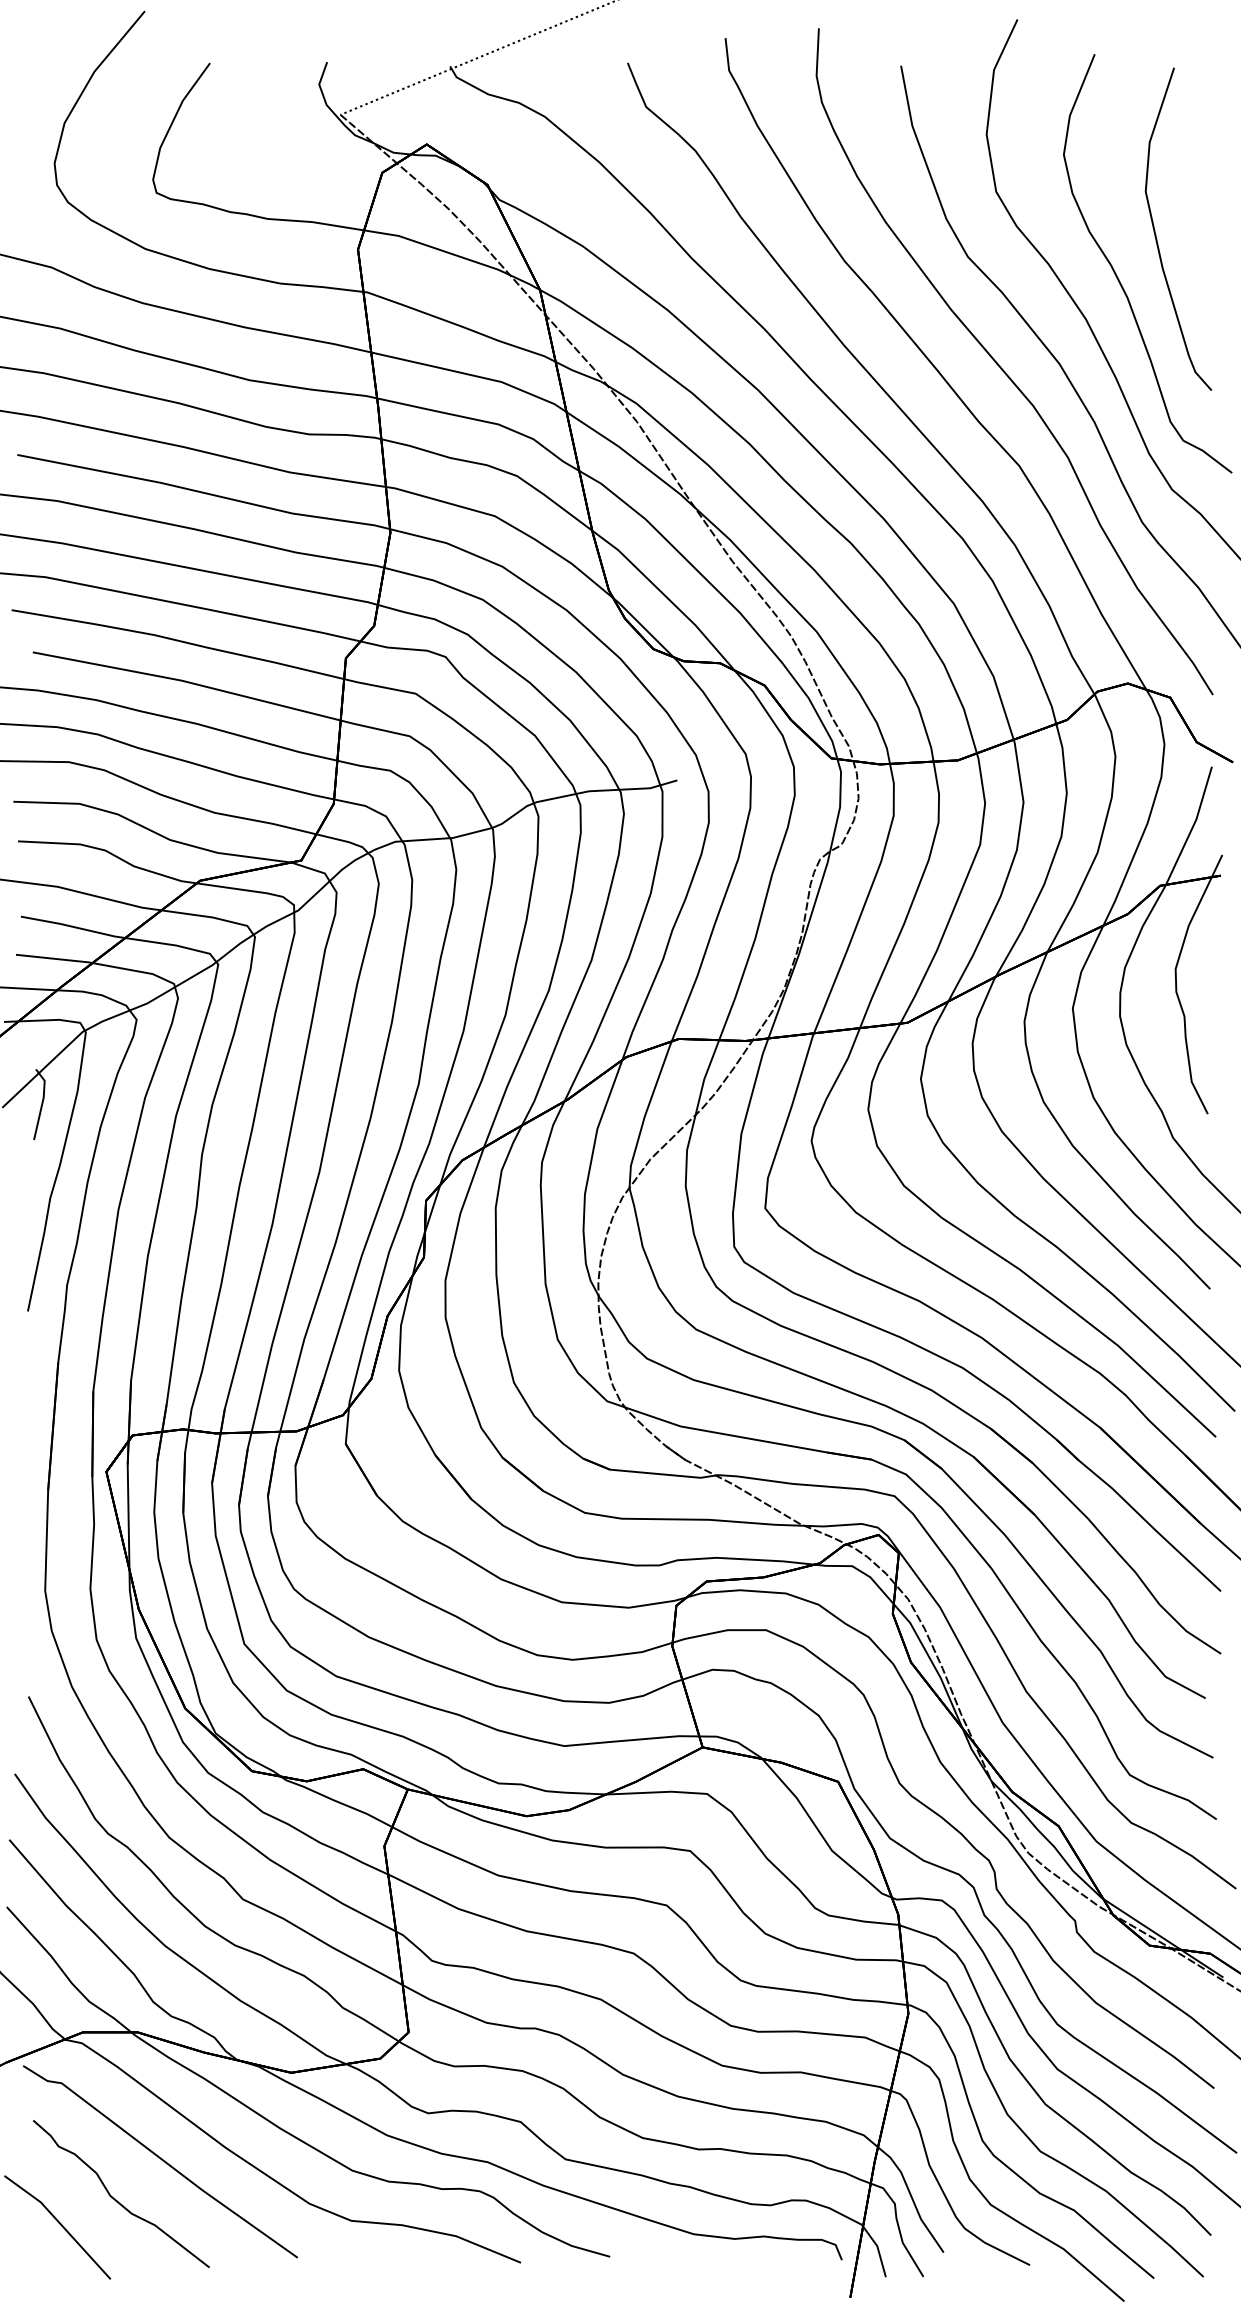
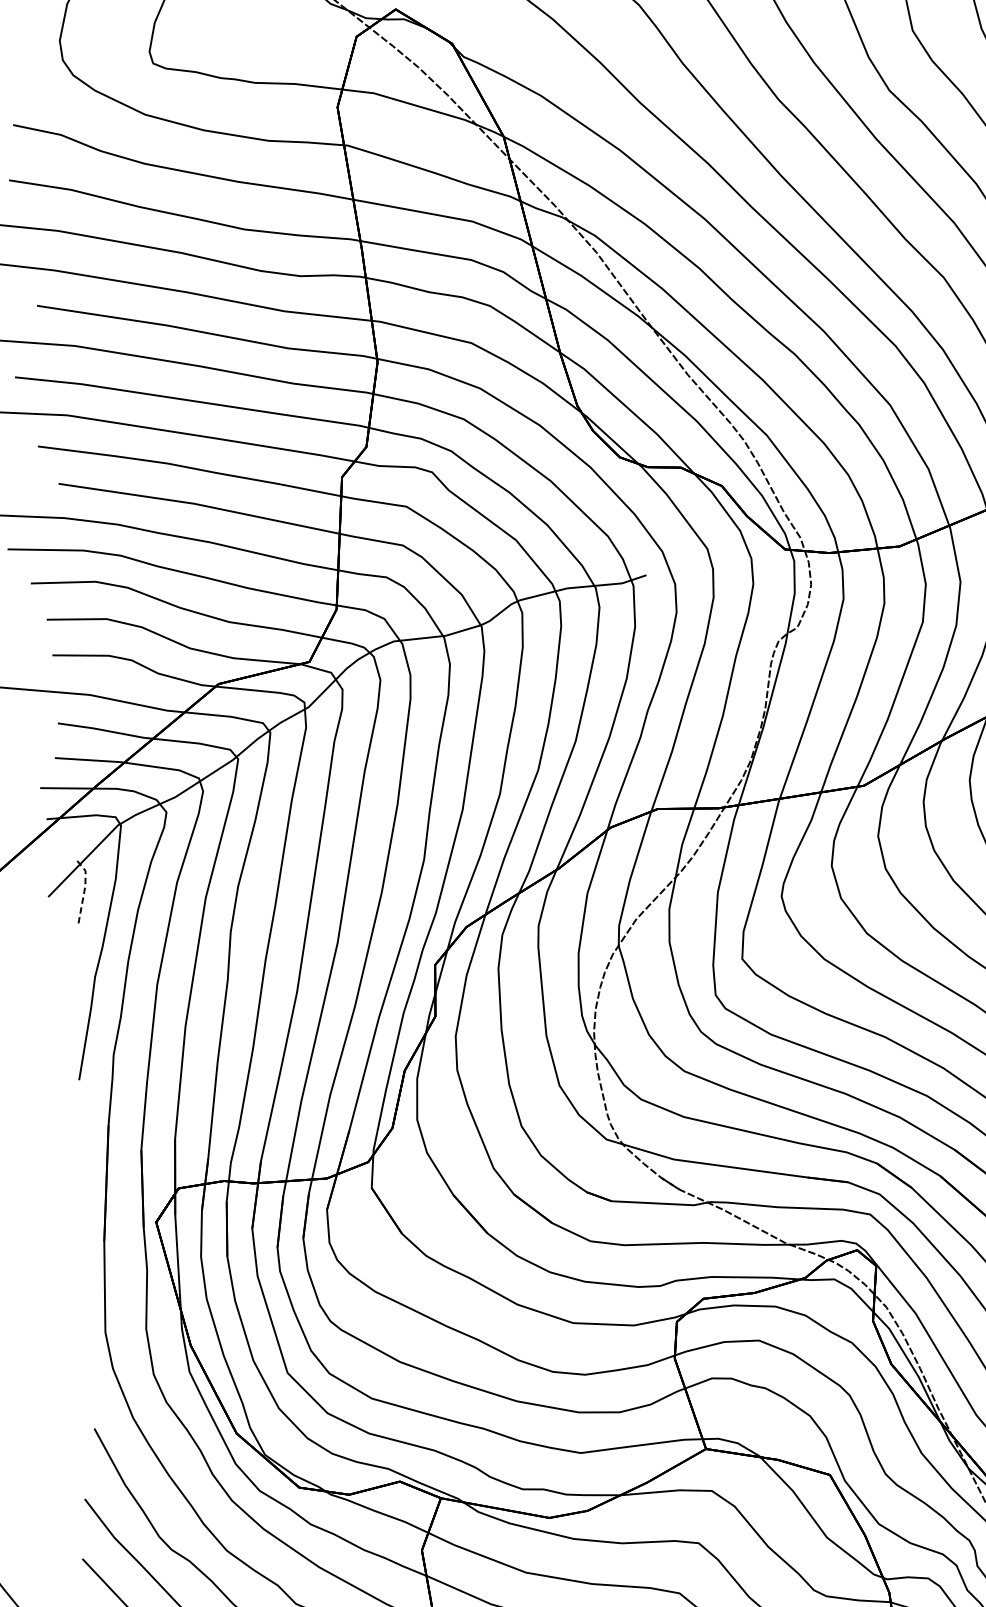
line: (42, 1102) -> (84, 890), solid -> dashed

